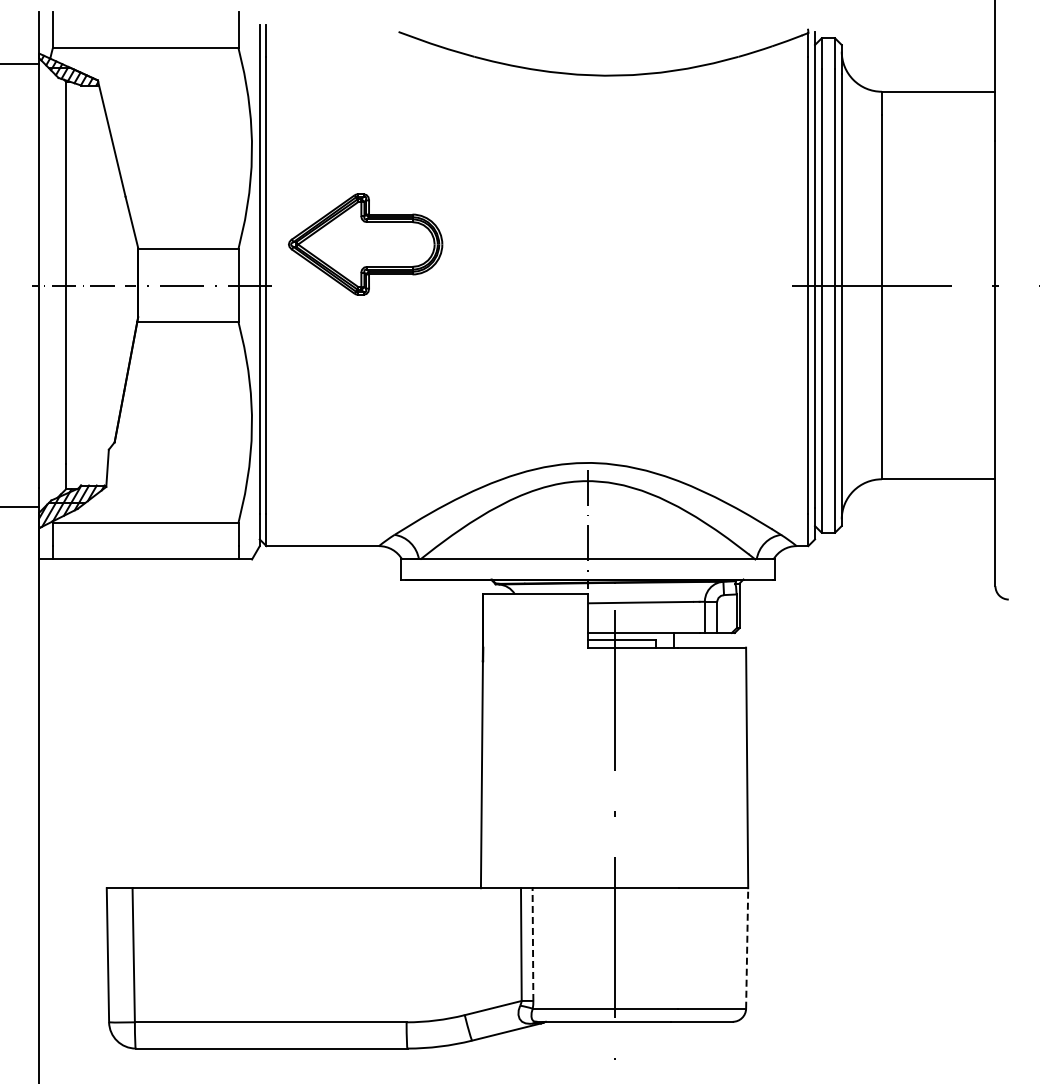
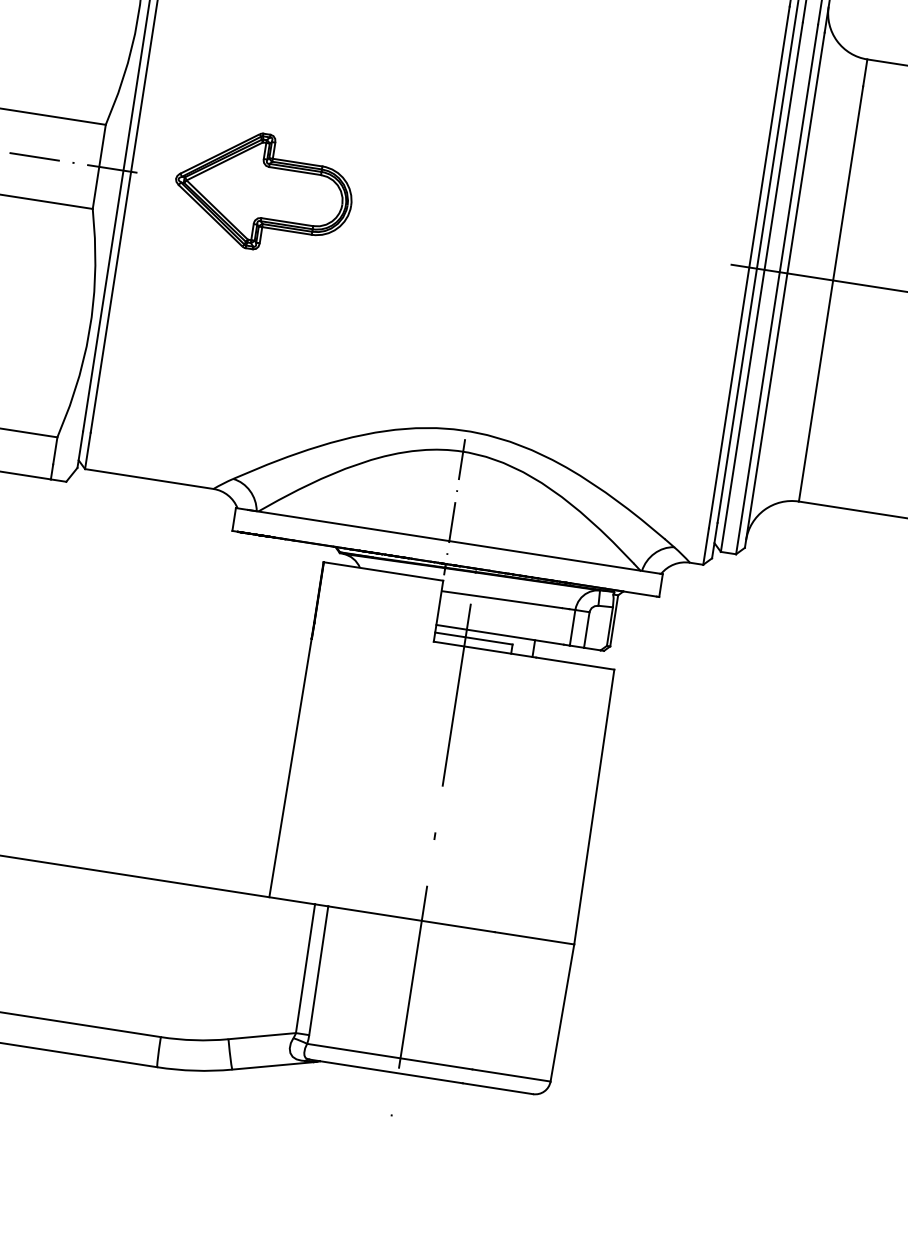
part: (365, 244) -> (263, 192), moved
line: (532, 944) -> (318, 970), dashed -> solid
line: (747, 947) -> (562, 1011), dashed -> solid

